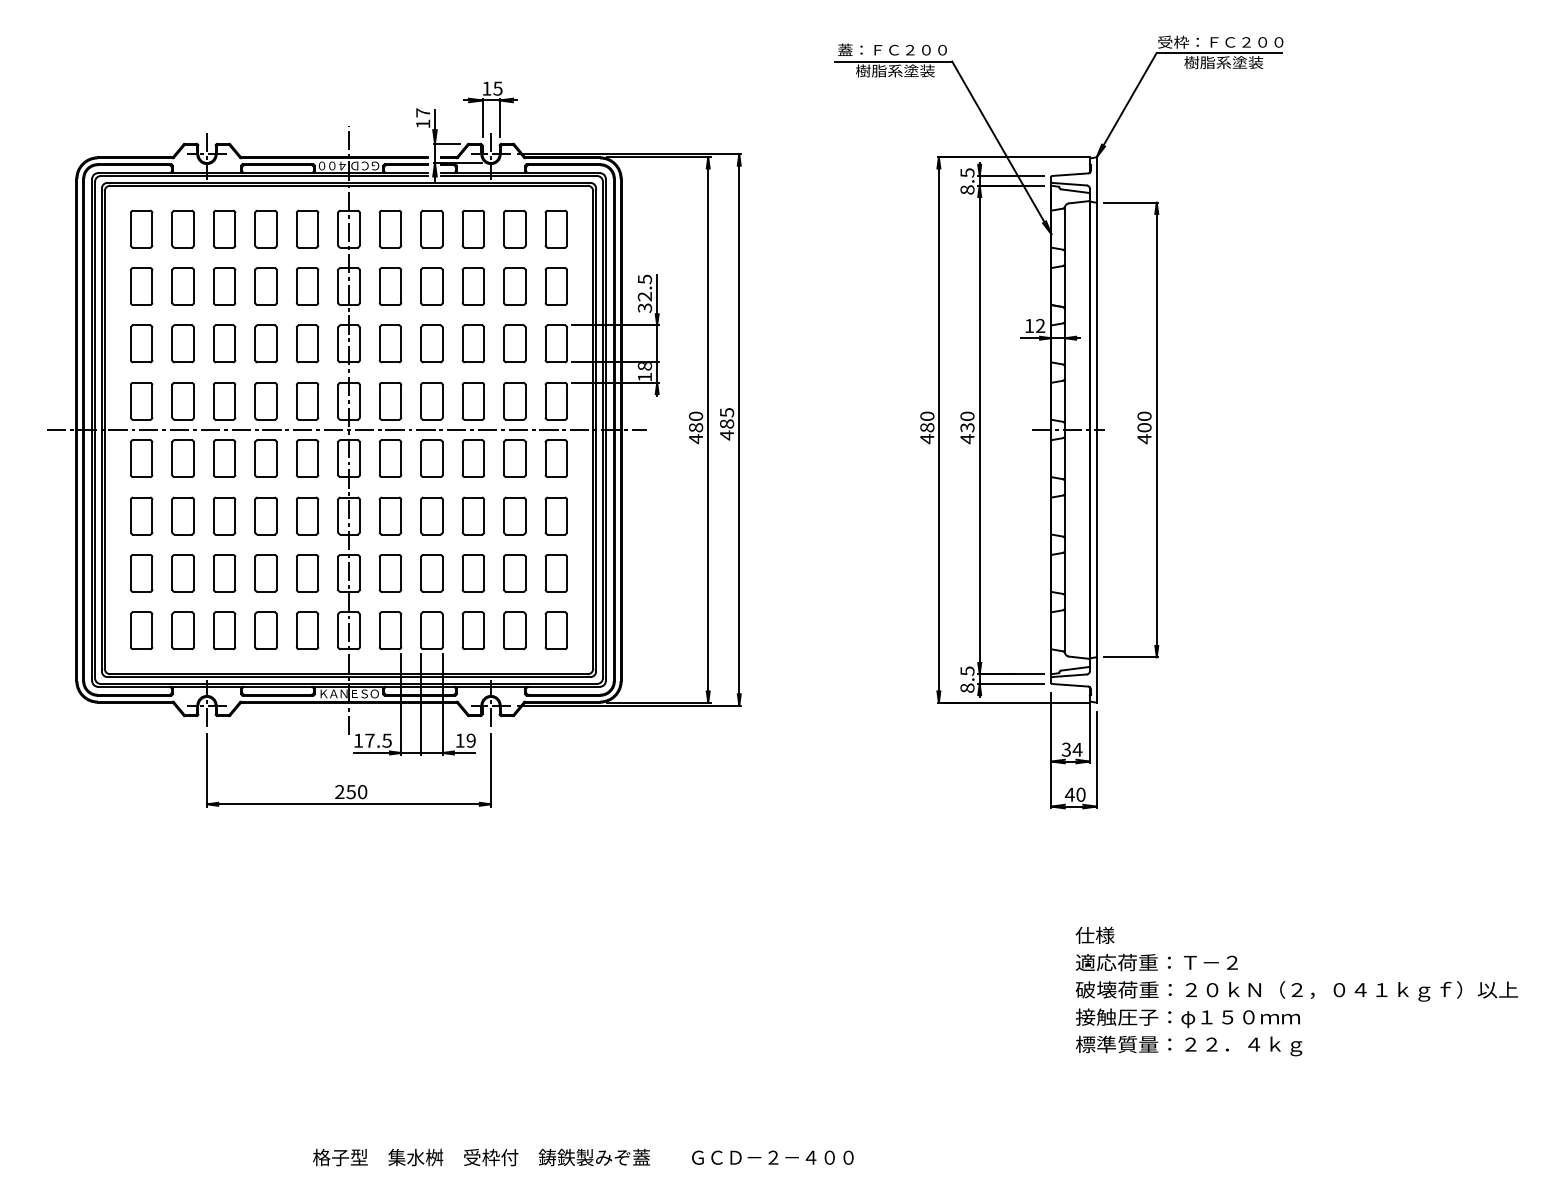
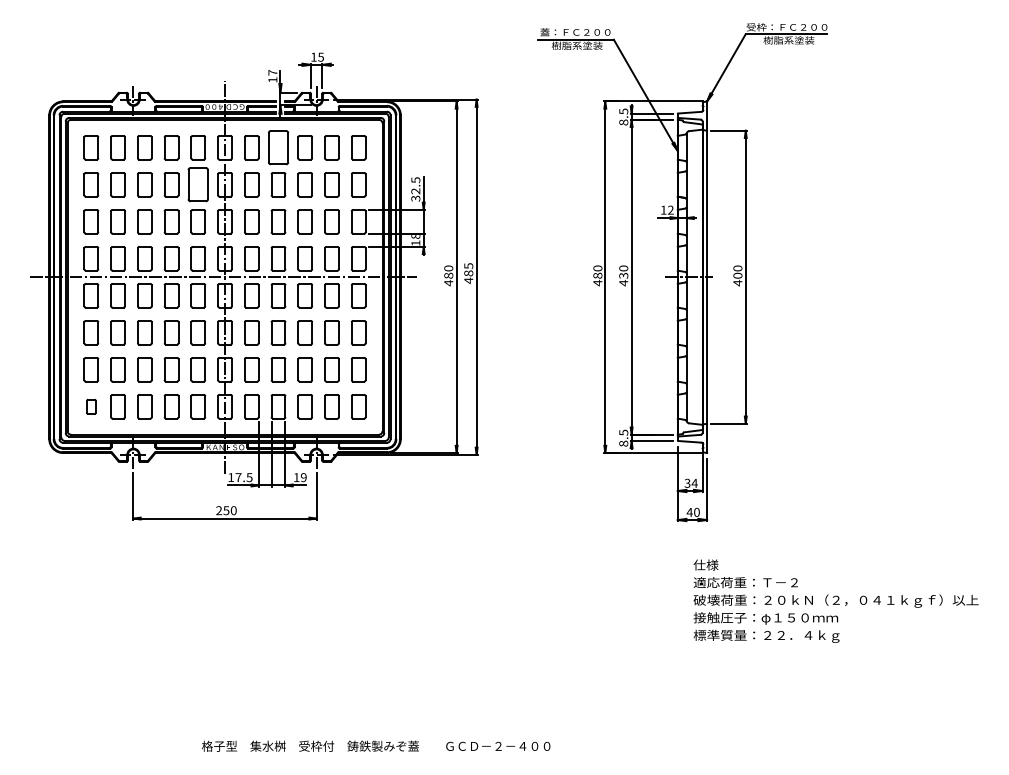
part: (431, 228) -> (278, 147), size x1.4
part: (307, 286) -> (198, 184), size x1.4
part: (141, 630) -> (91, 406), size x0.6
text: (1295, 990) -> (835, 600), moved

